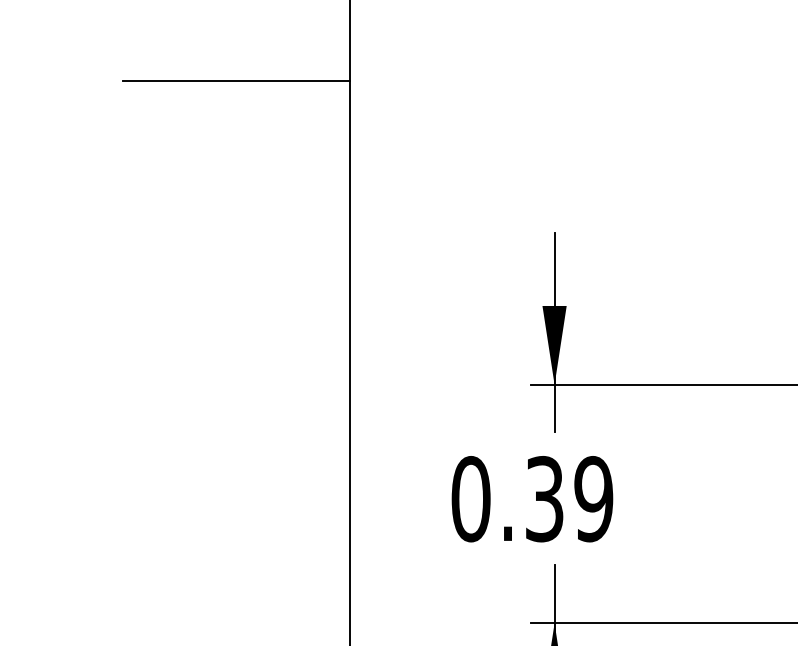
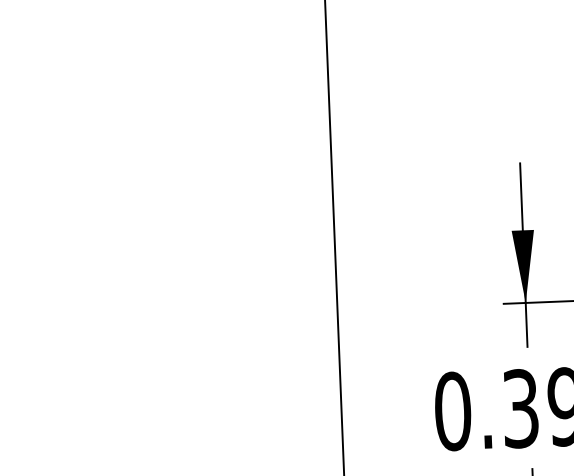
line: (236, 80) -> (221, 34), removed

